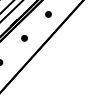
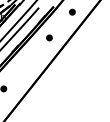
part: (24, 37) -> (26, 62), removed

